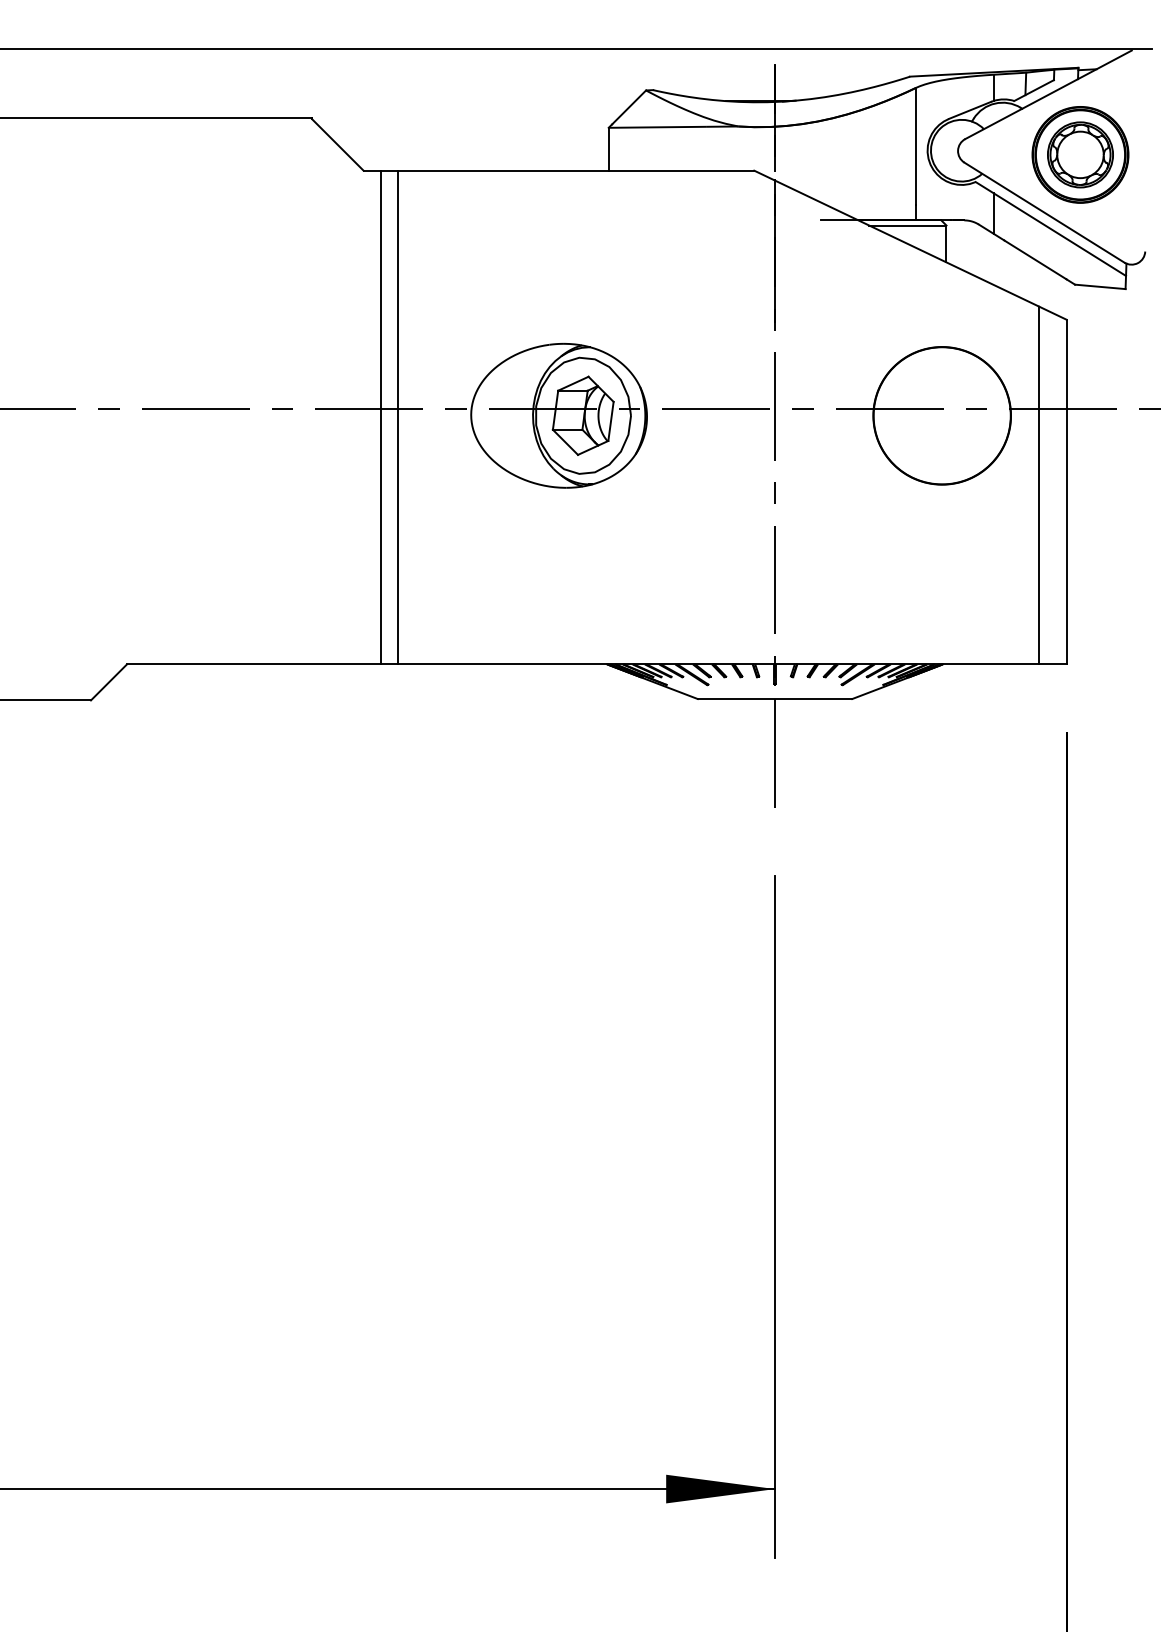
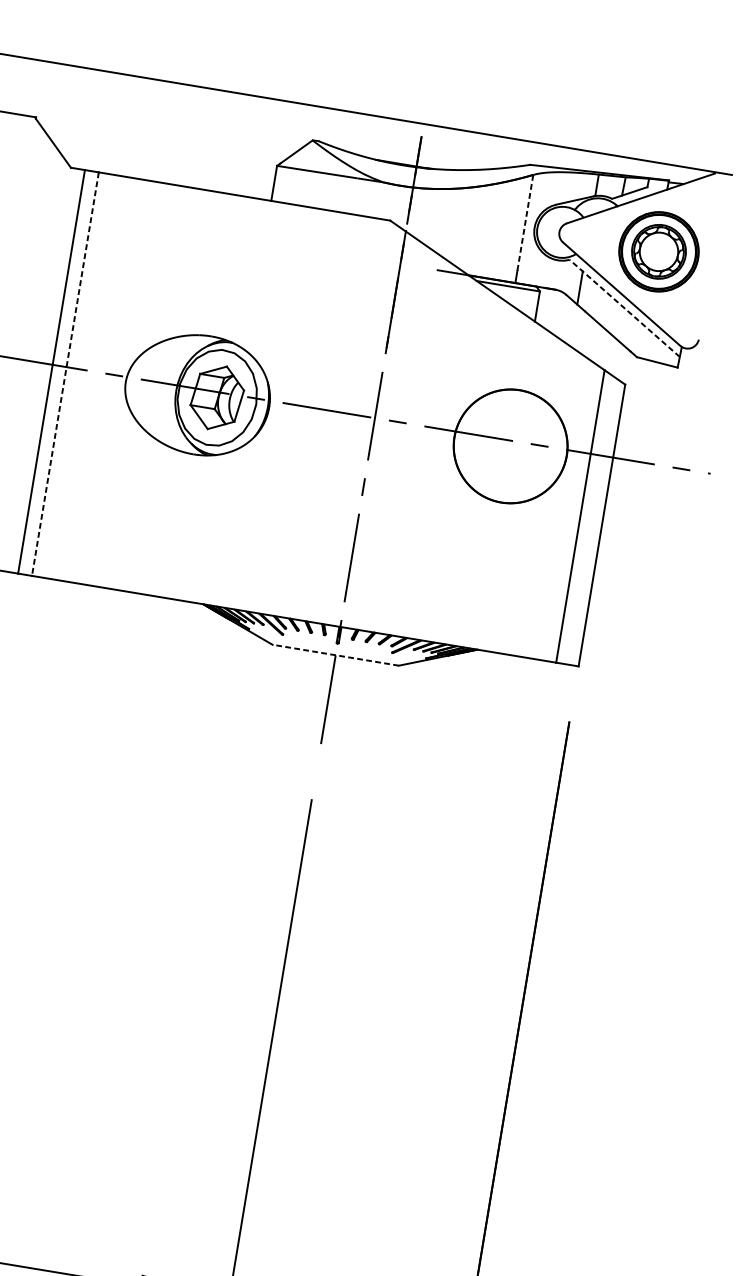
line: (915, 146) -> (525, 222), solid -> dashed
line: (1050, 229) -> (624, 308), solid -> dashed
line: (397, 417) -> (65, 374), solid -> dashed
line: (774, 699) -> (335, 655), solid -> dashed

